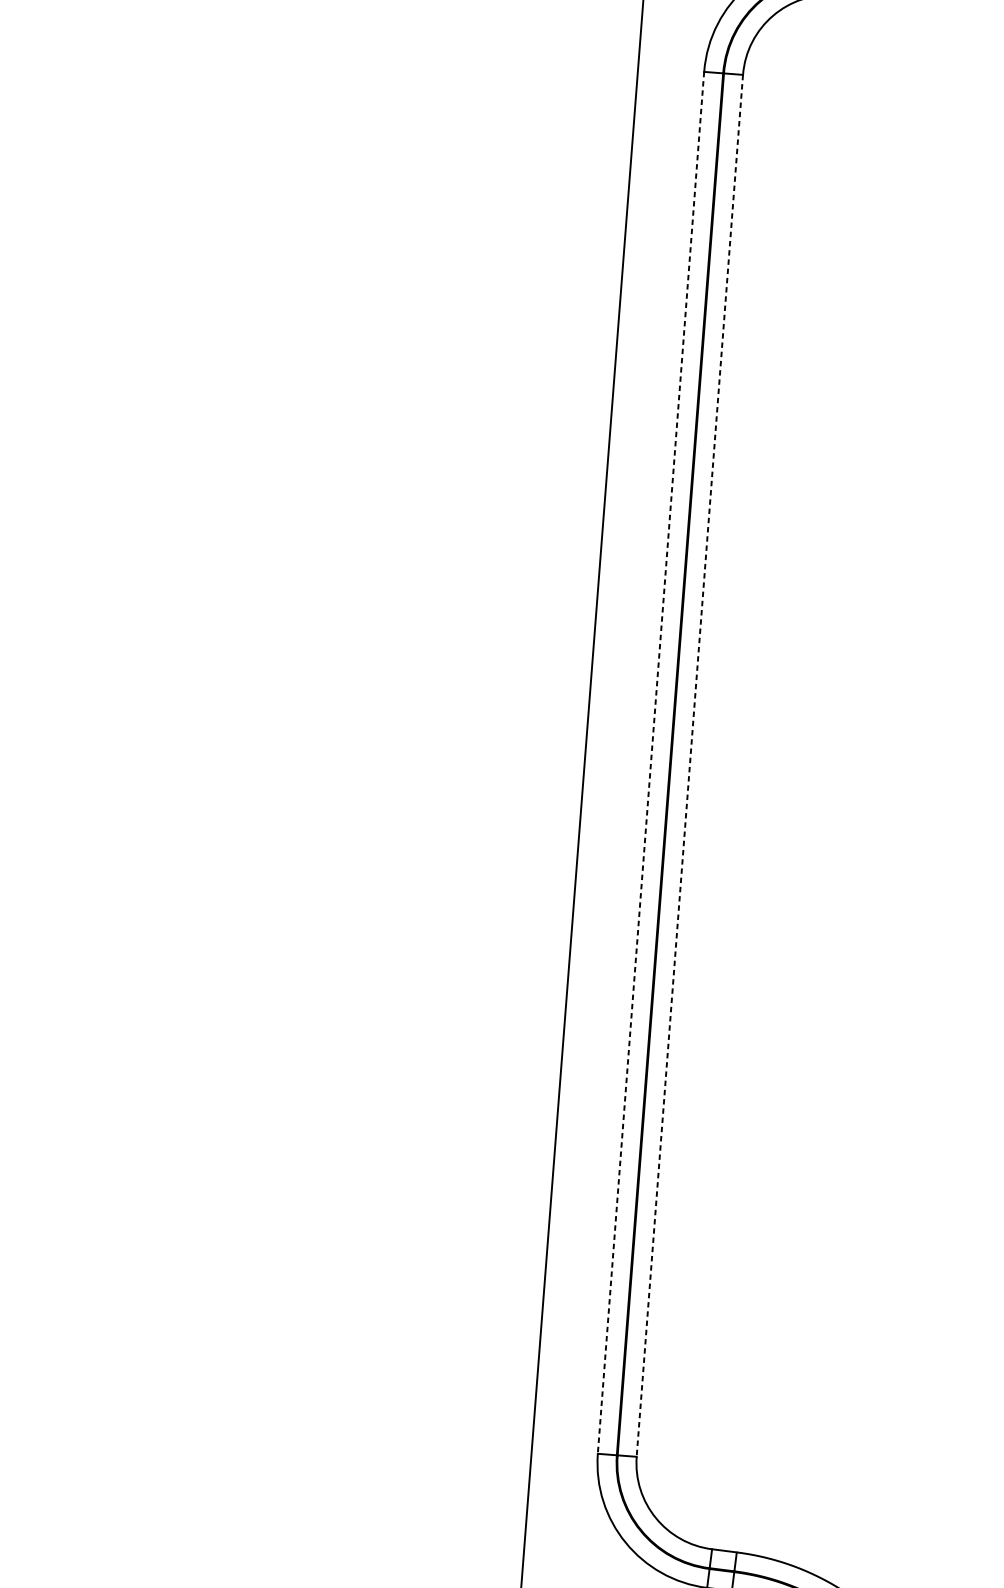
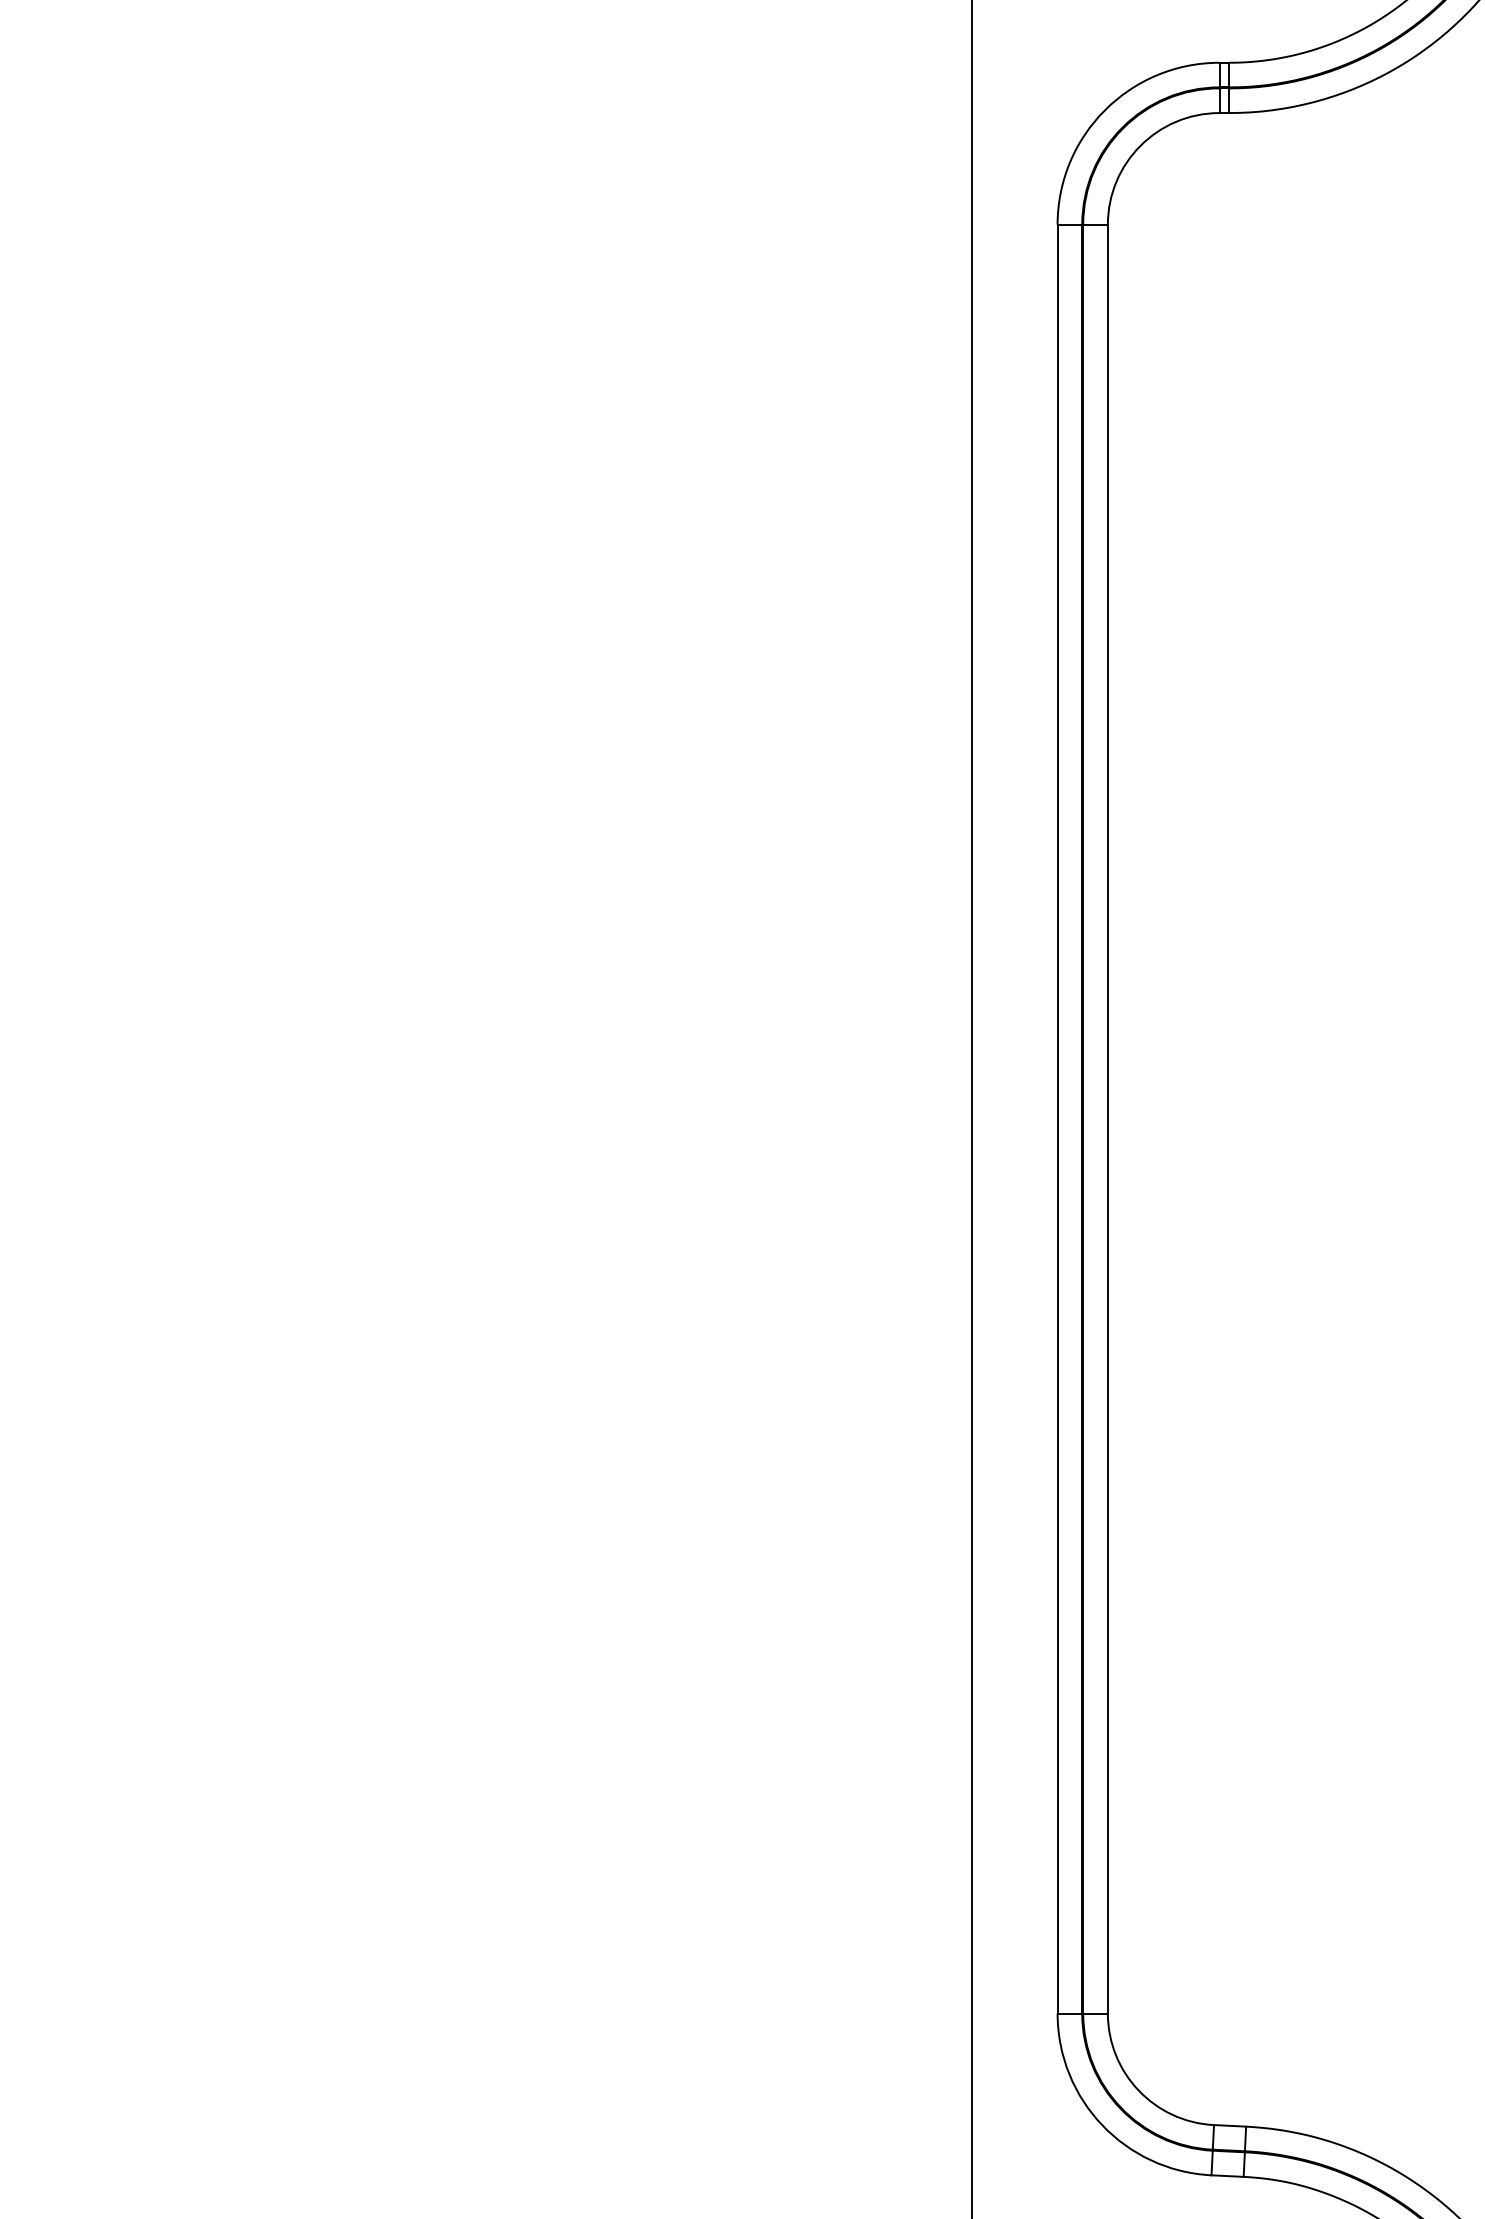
line: (650, 763) -> (1057, 1119), dashed -> solid
line: (689, 766) -> (1107, 1119), dashed -> solid

